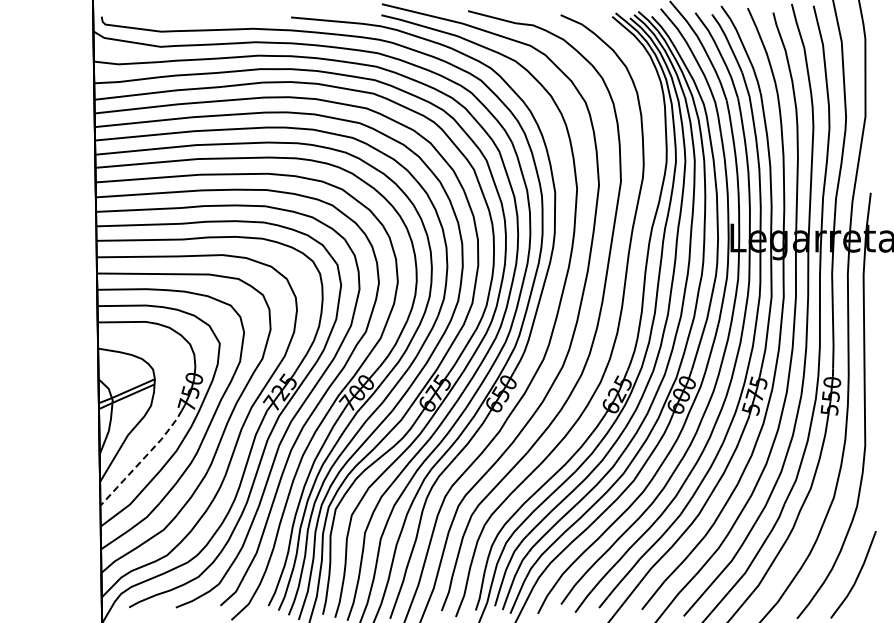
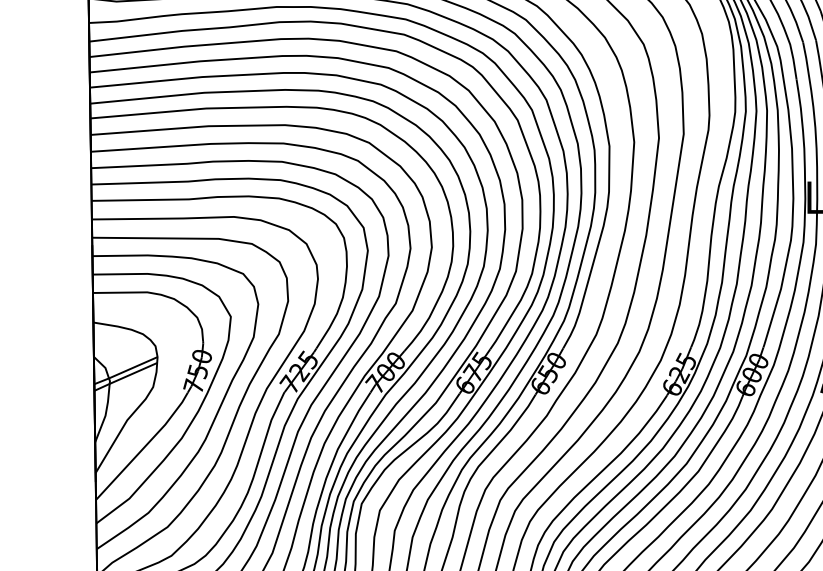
line: (143, 458) -> (144, 446), dashed -> solid

